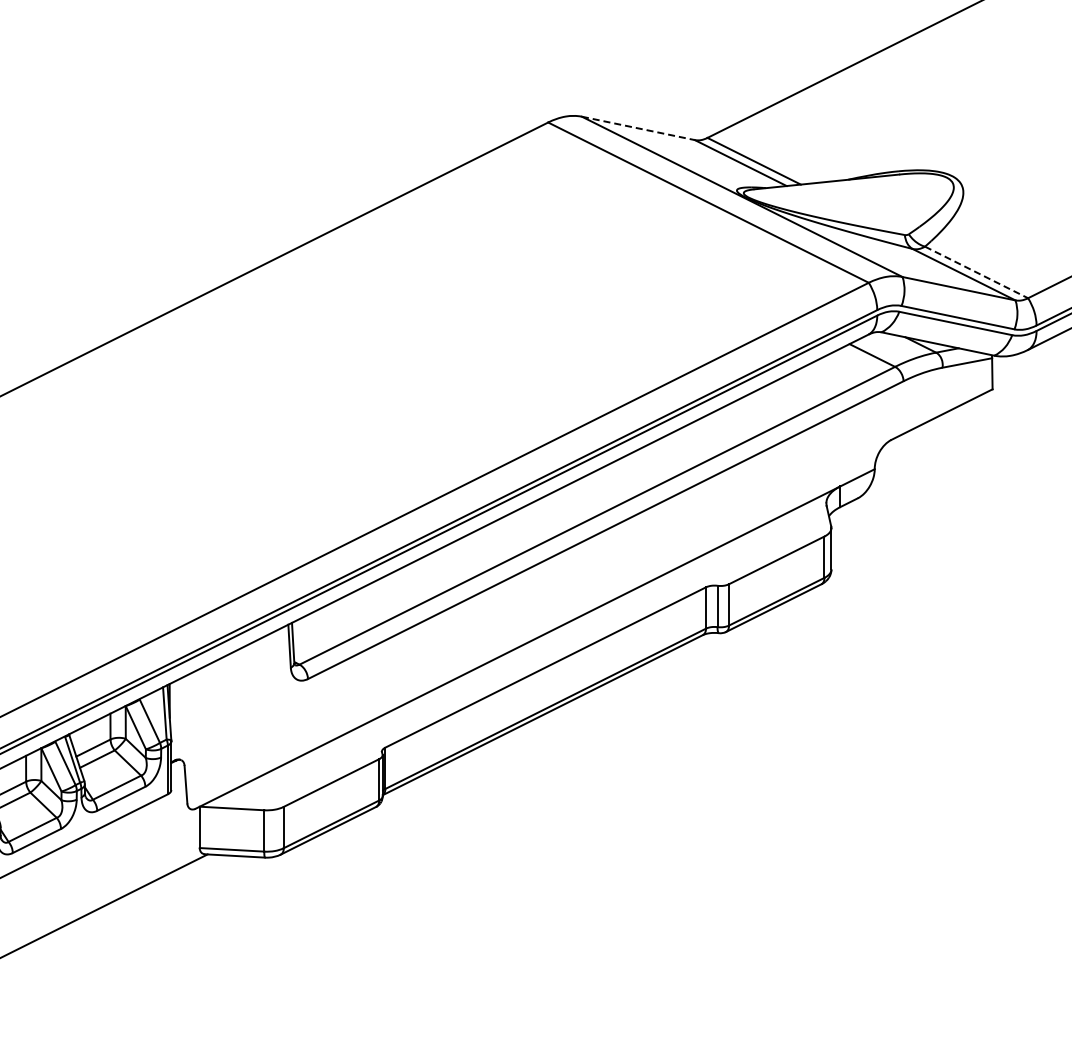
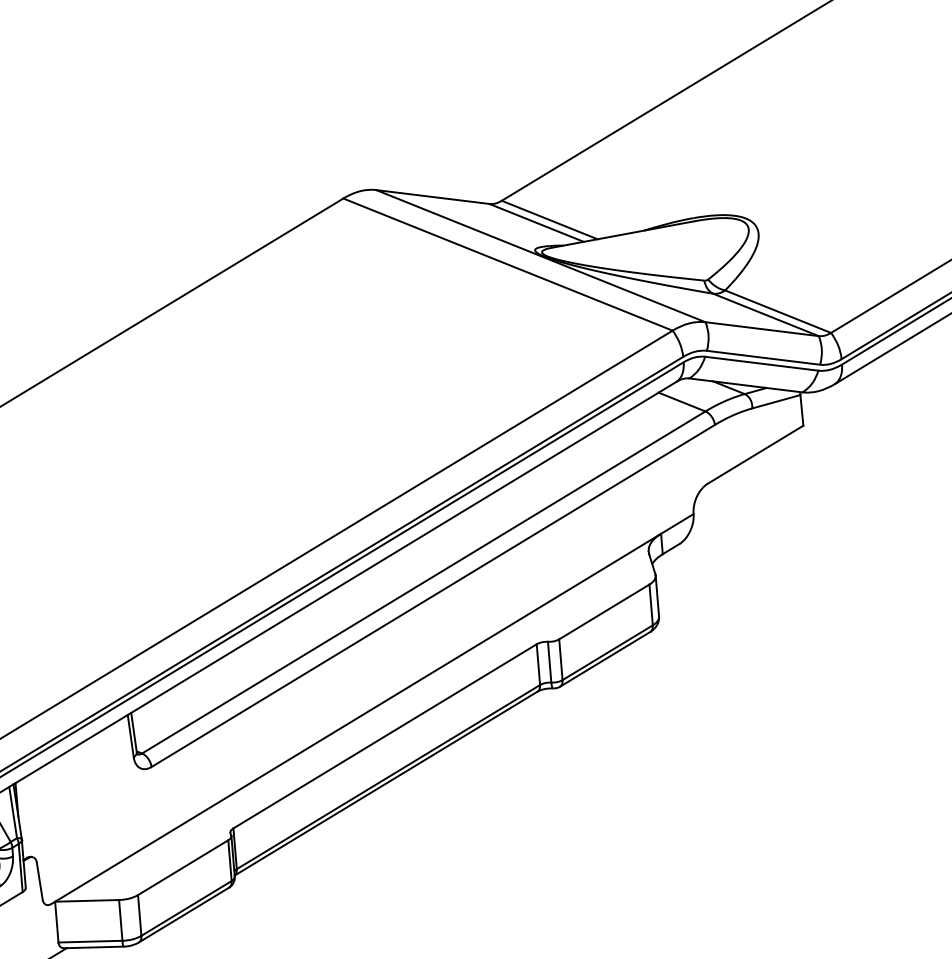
line: (638, 128) -> (432, 197), dashed -> solid
line: (976, 272) -> (778, 311), dashed -> solid

